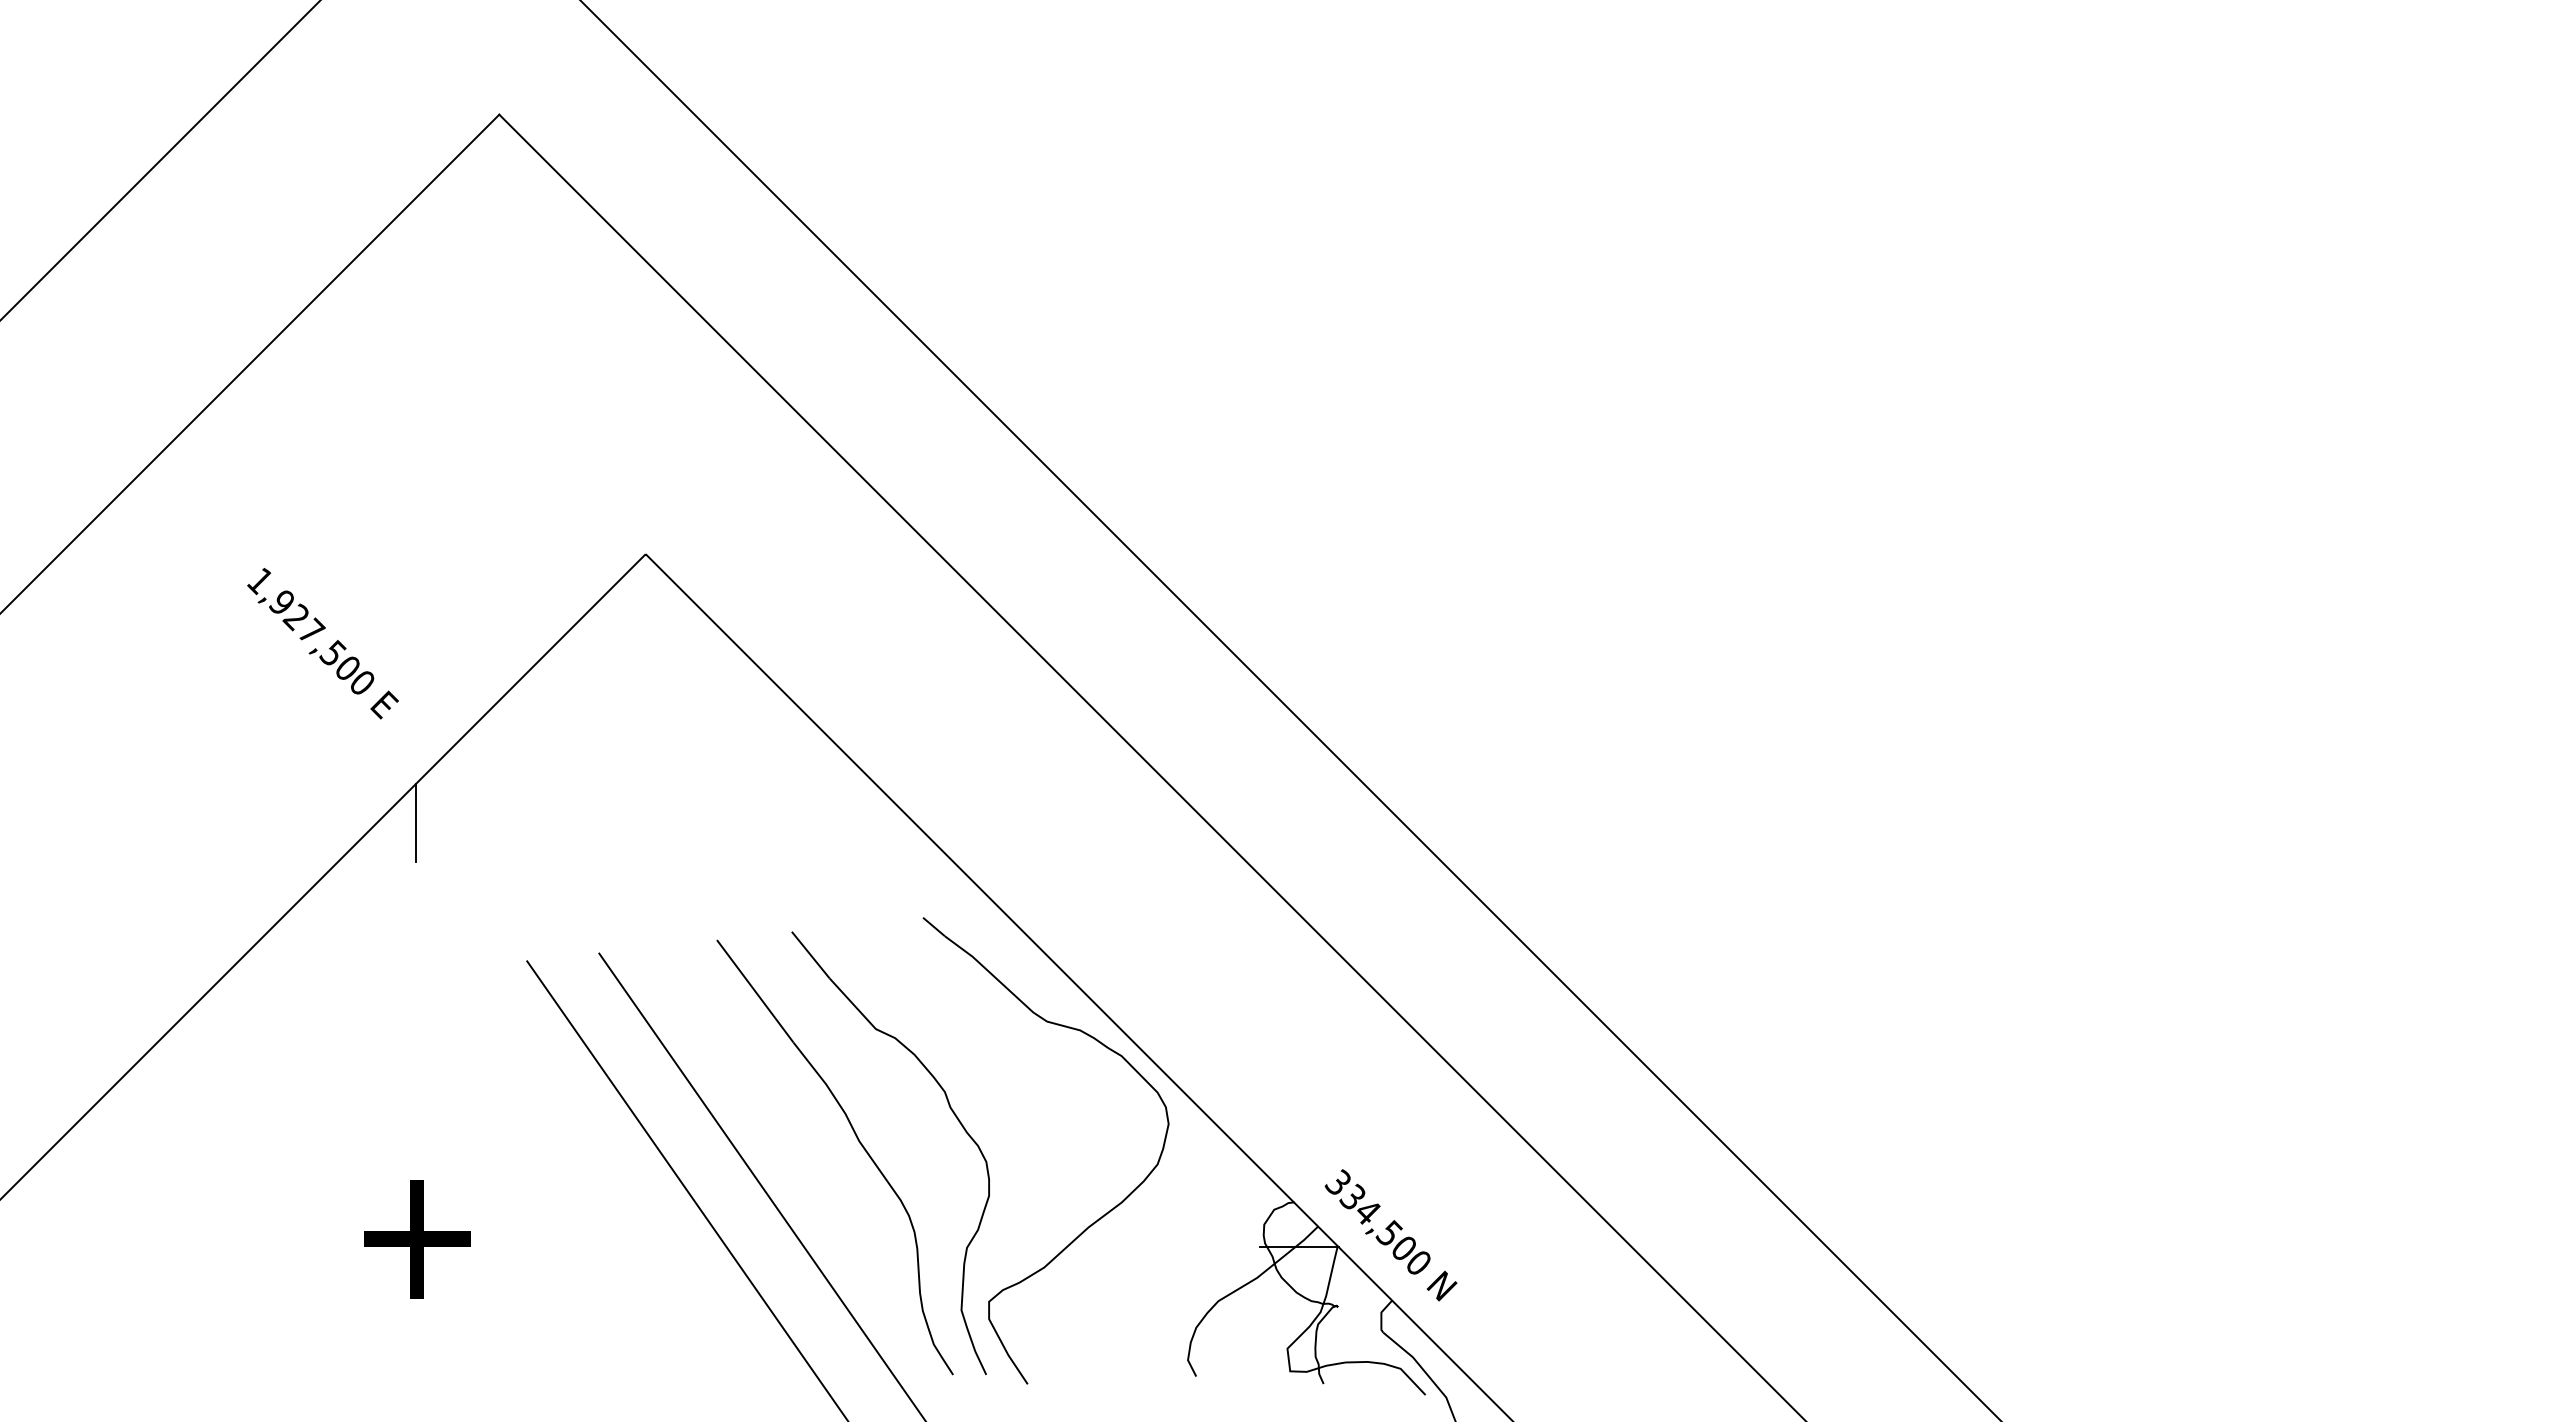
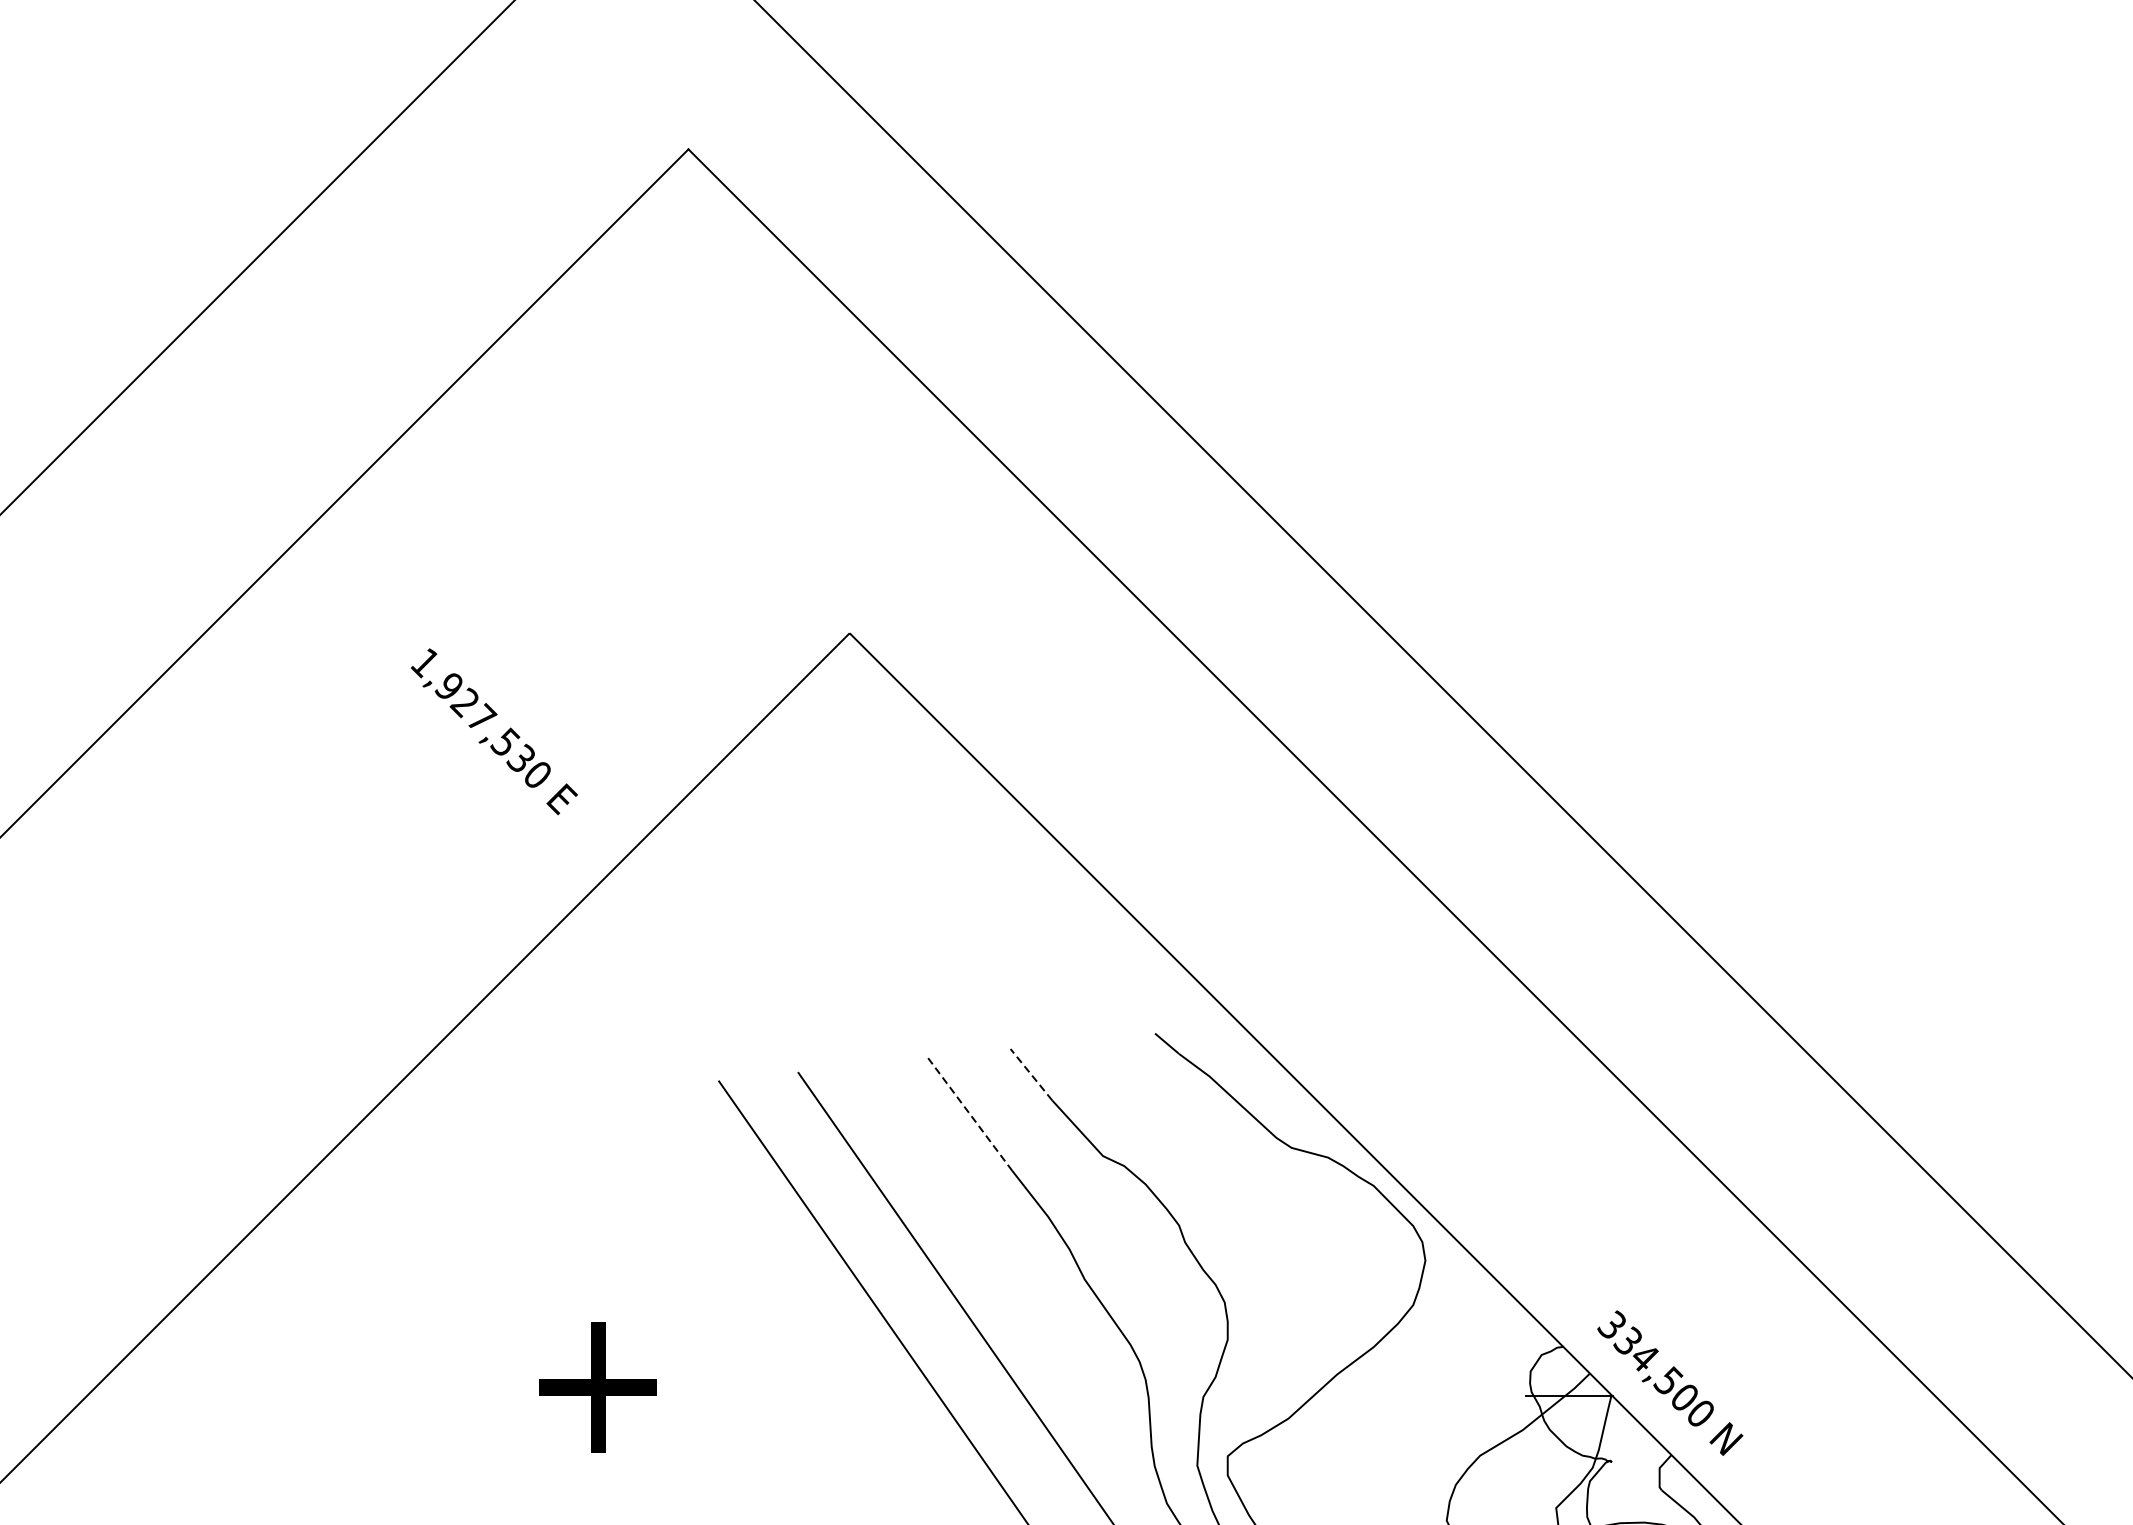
text: (346, 667) -> (520, 758), 1,927,500 -> 1,927,530
line: (416, 822) -> (597, 928), removed
line: (810, 954) -> (1031, 1074), solid -> dashed
line: (755, 991) -> (970, 1114), solid -> dashed

